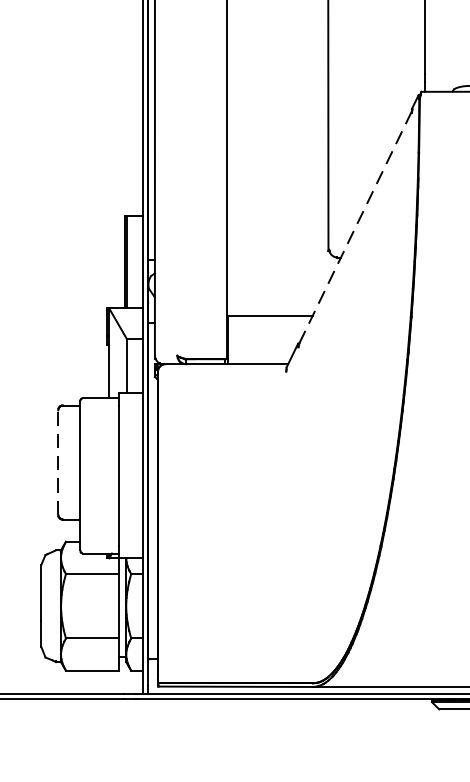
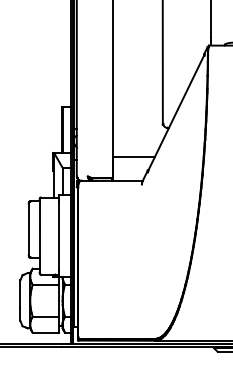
line: (355, 226) -> (176, 112), dashed -> solid
line: (57, 462) -> (28, 229), dashed -> solid

